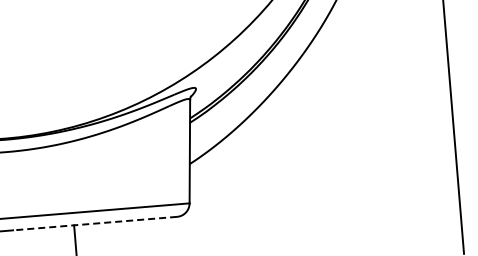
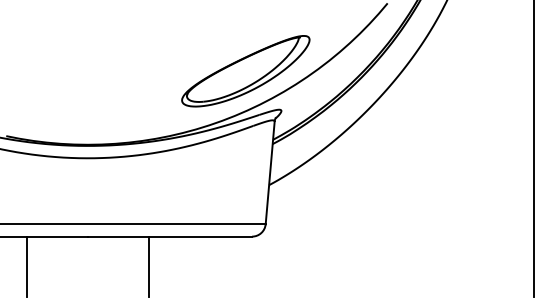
part: (156, 52) -> (245, 71), added
line: (94, 223) -> (169, 236), dashed -> solid

